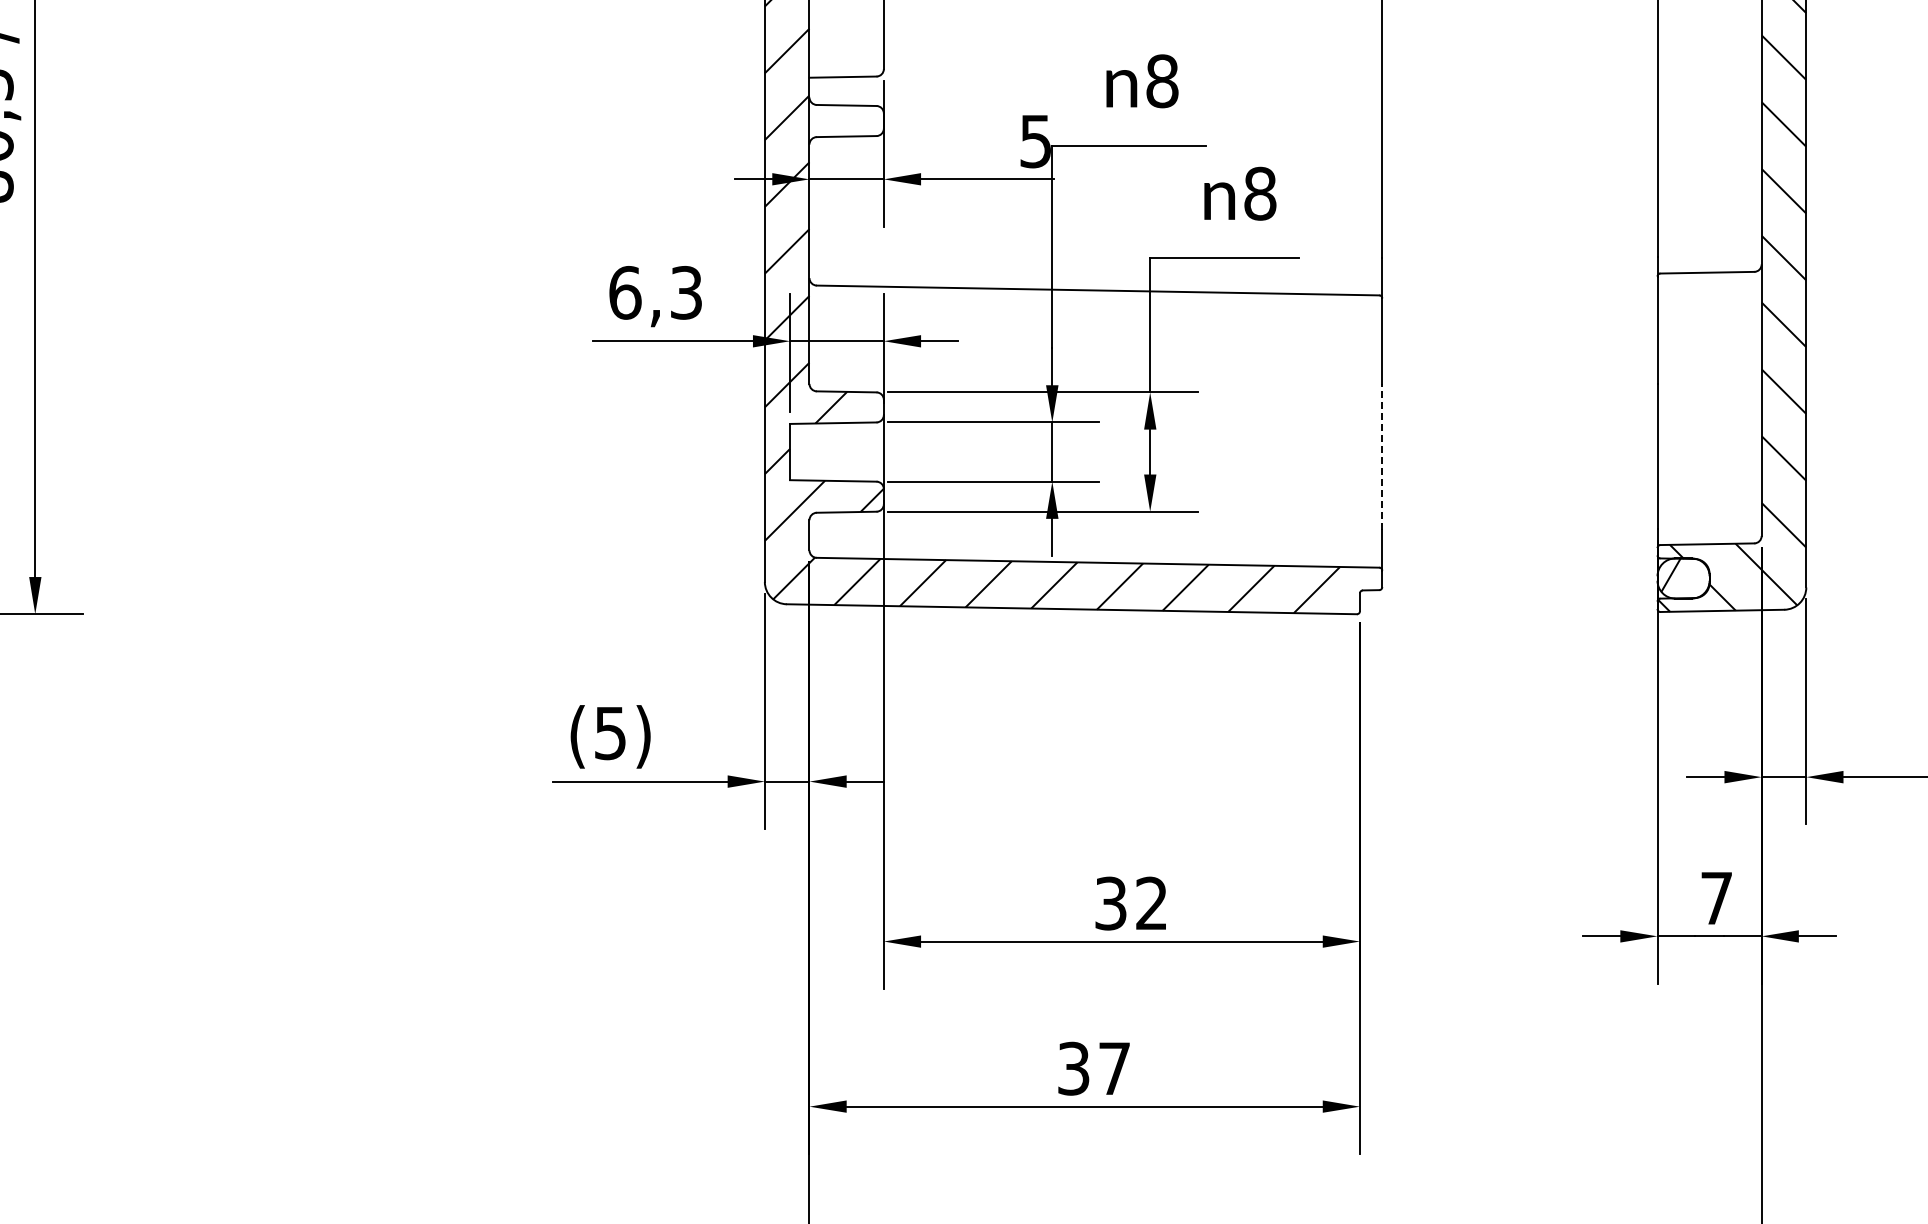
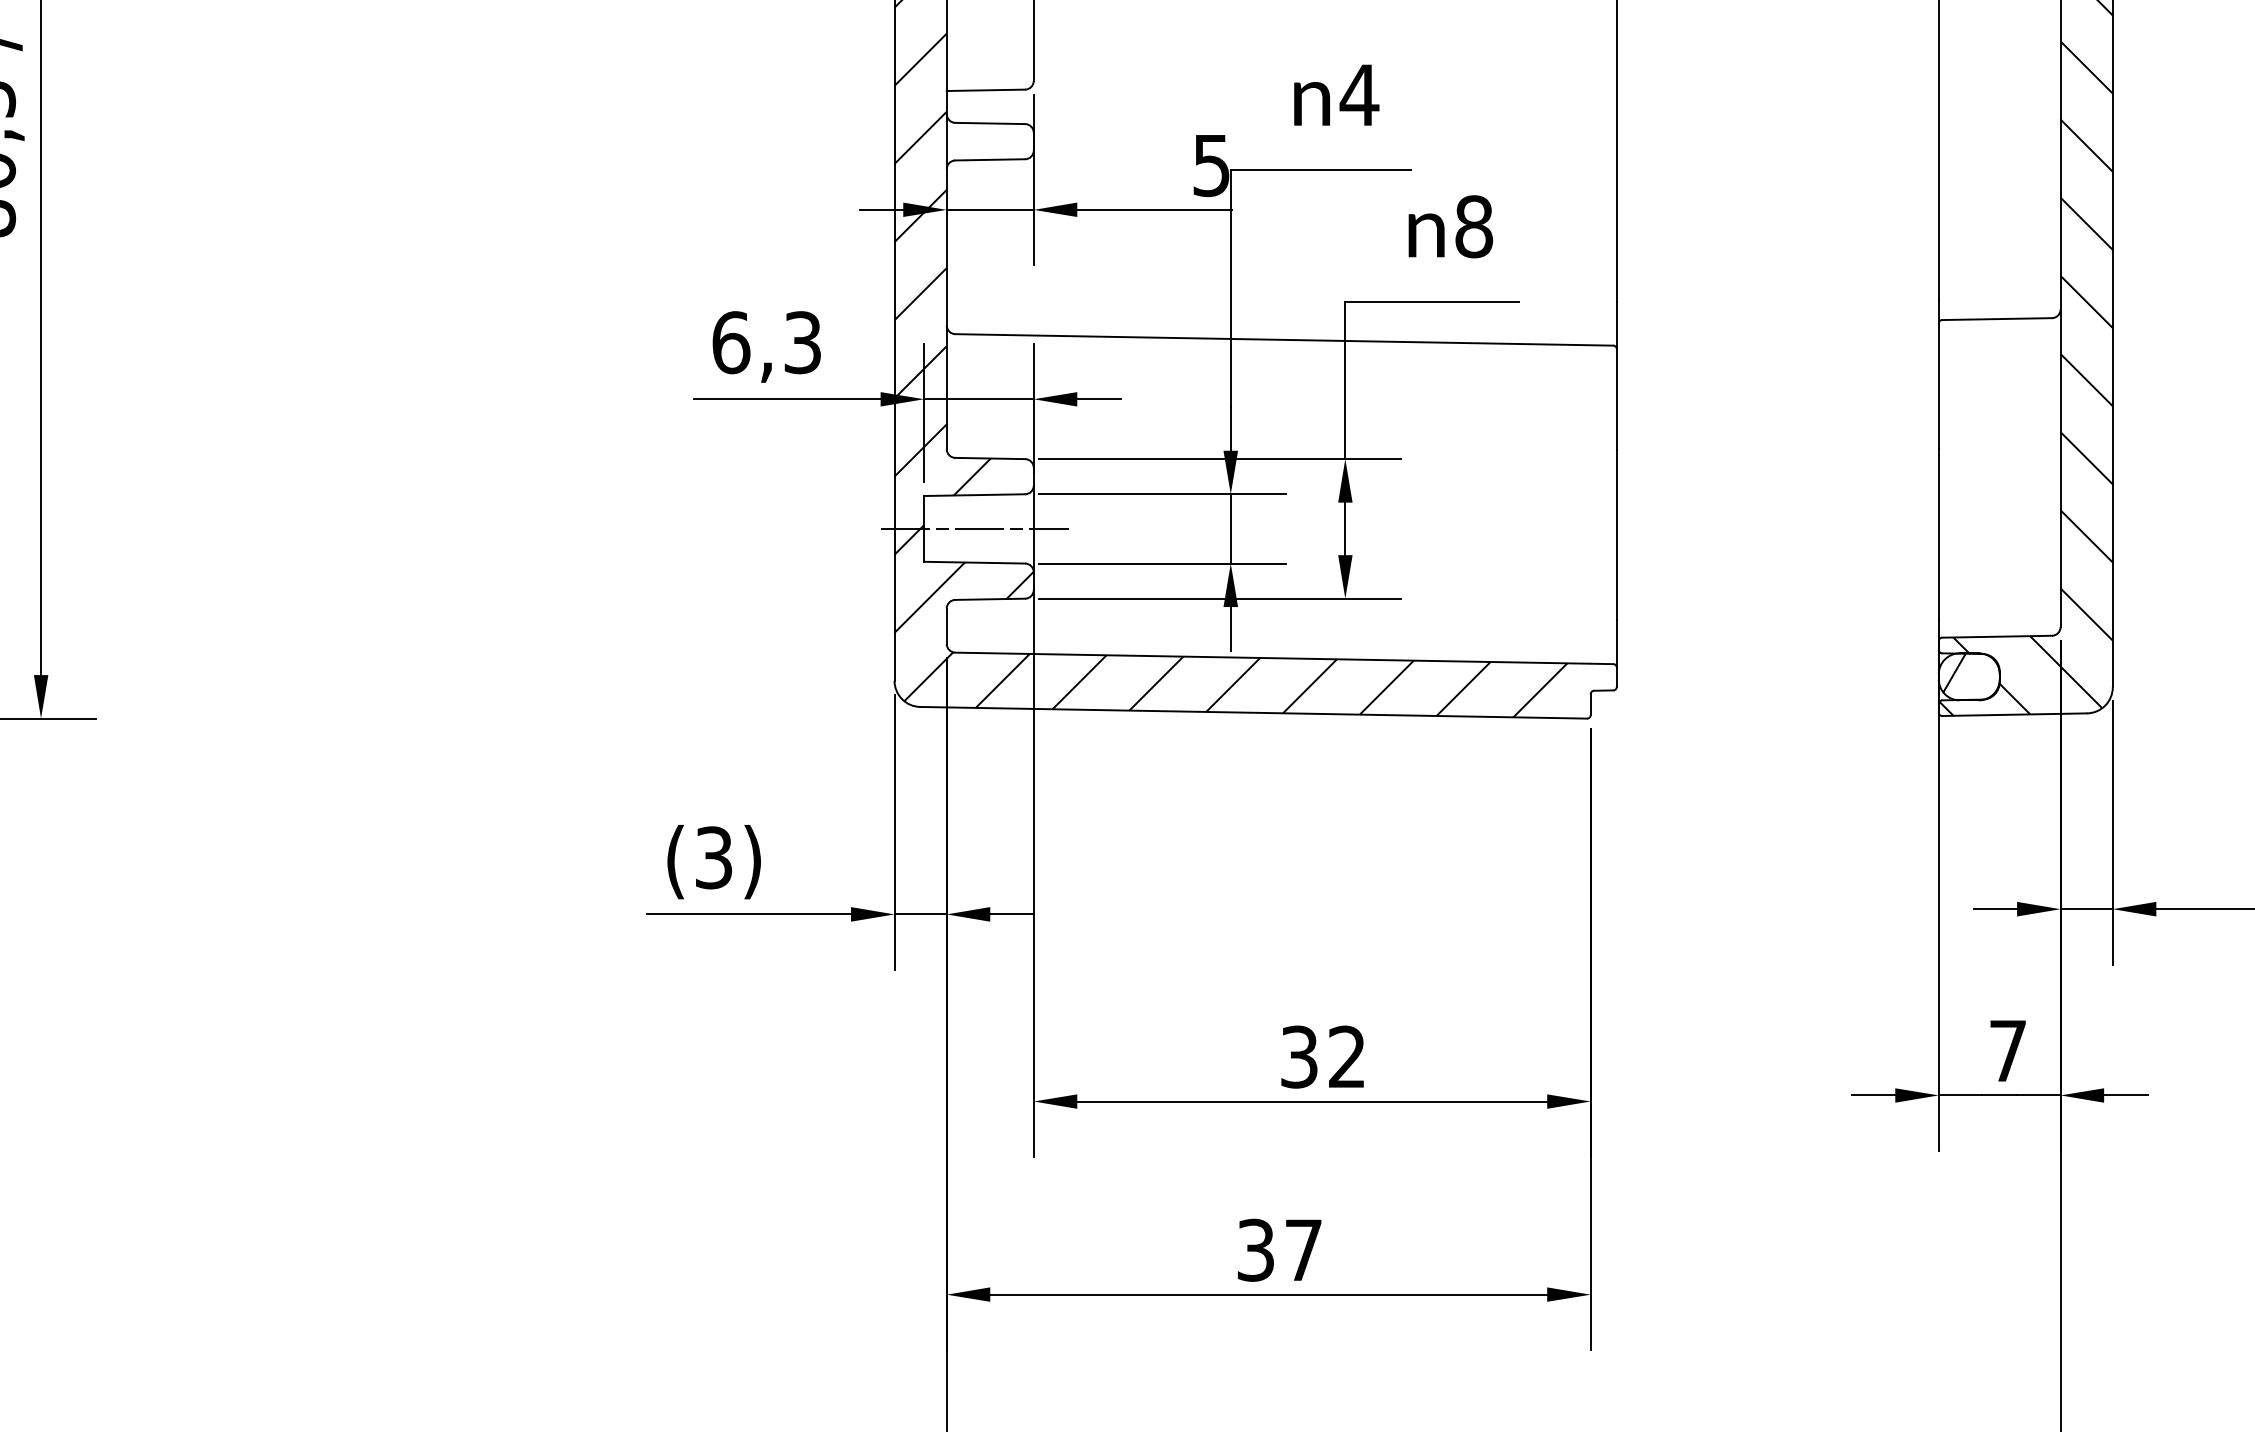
text: (1162, 81) -> (1359, 95), 8 -> 4
line: (832, 452) -> (973, 529), added
line: (1382, 457) -> (1617, 535), dashed -> solid
text: (610, 732) -> (713, 856), (5) -> (3)

